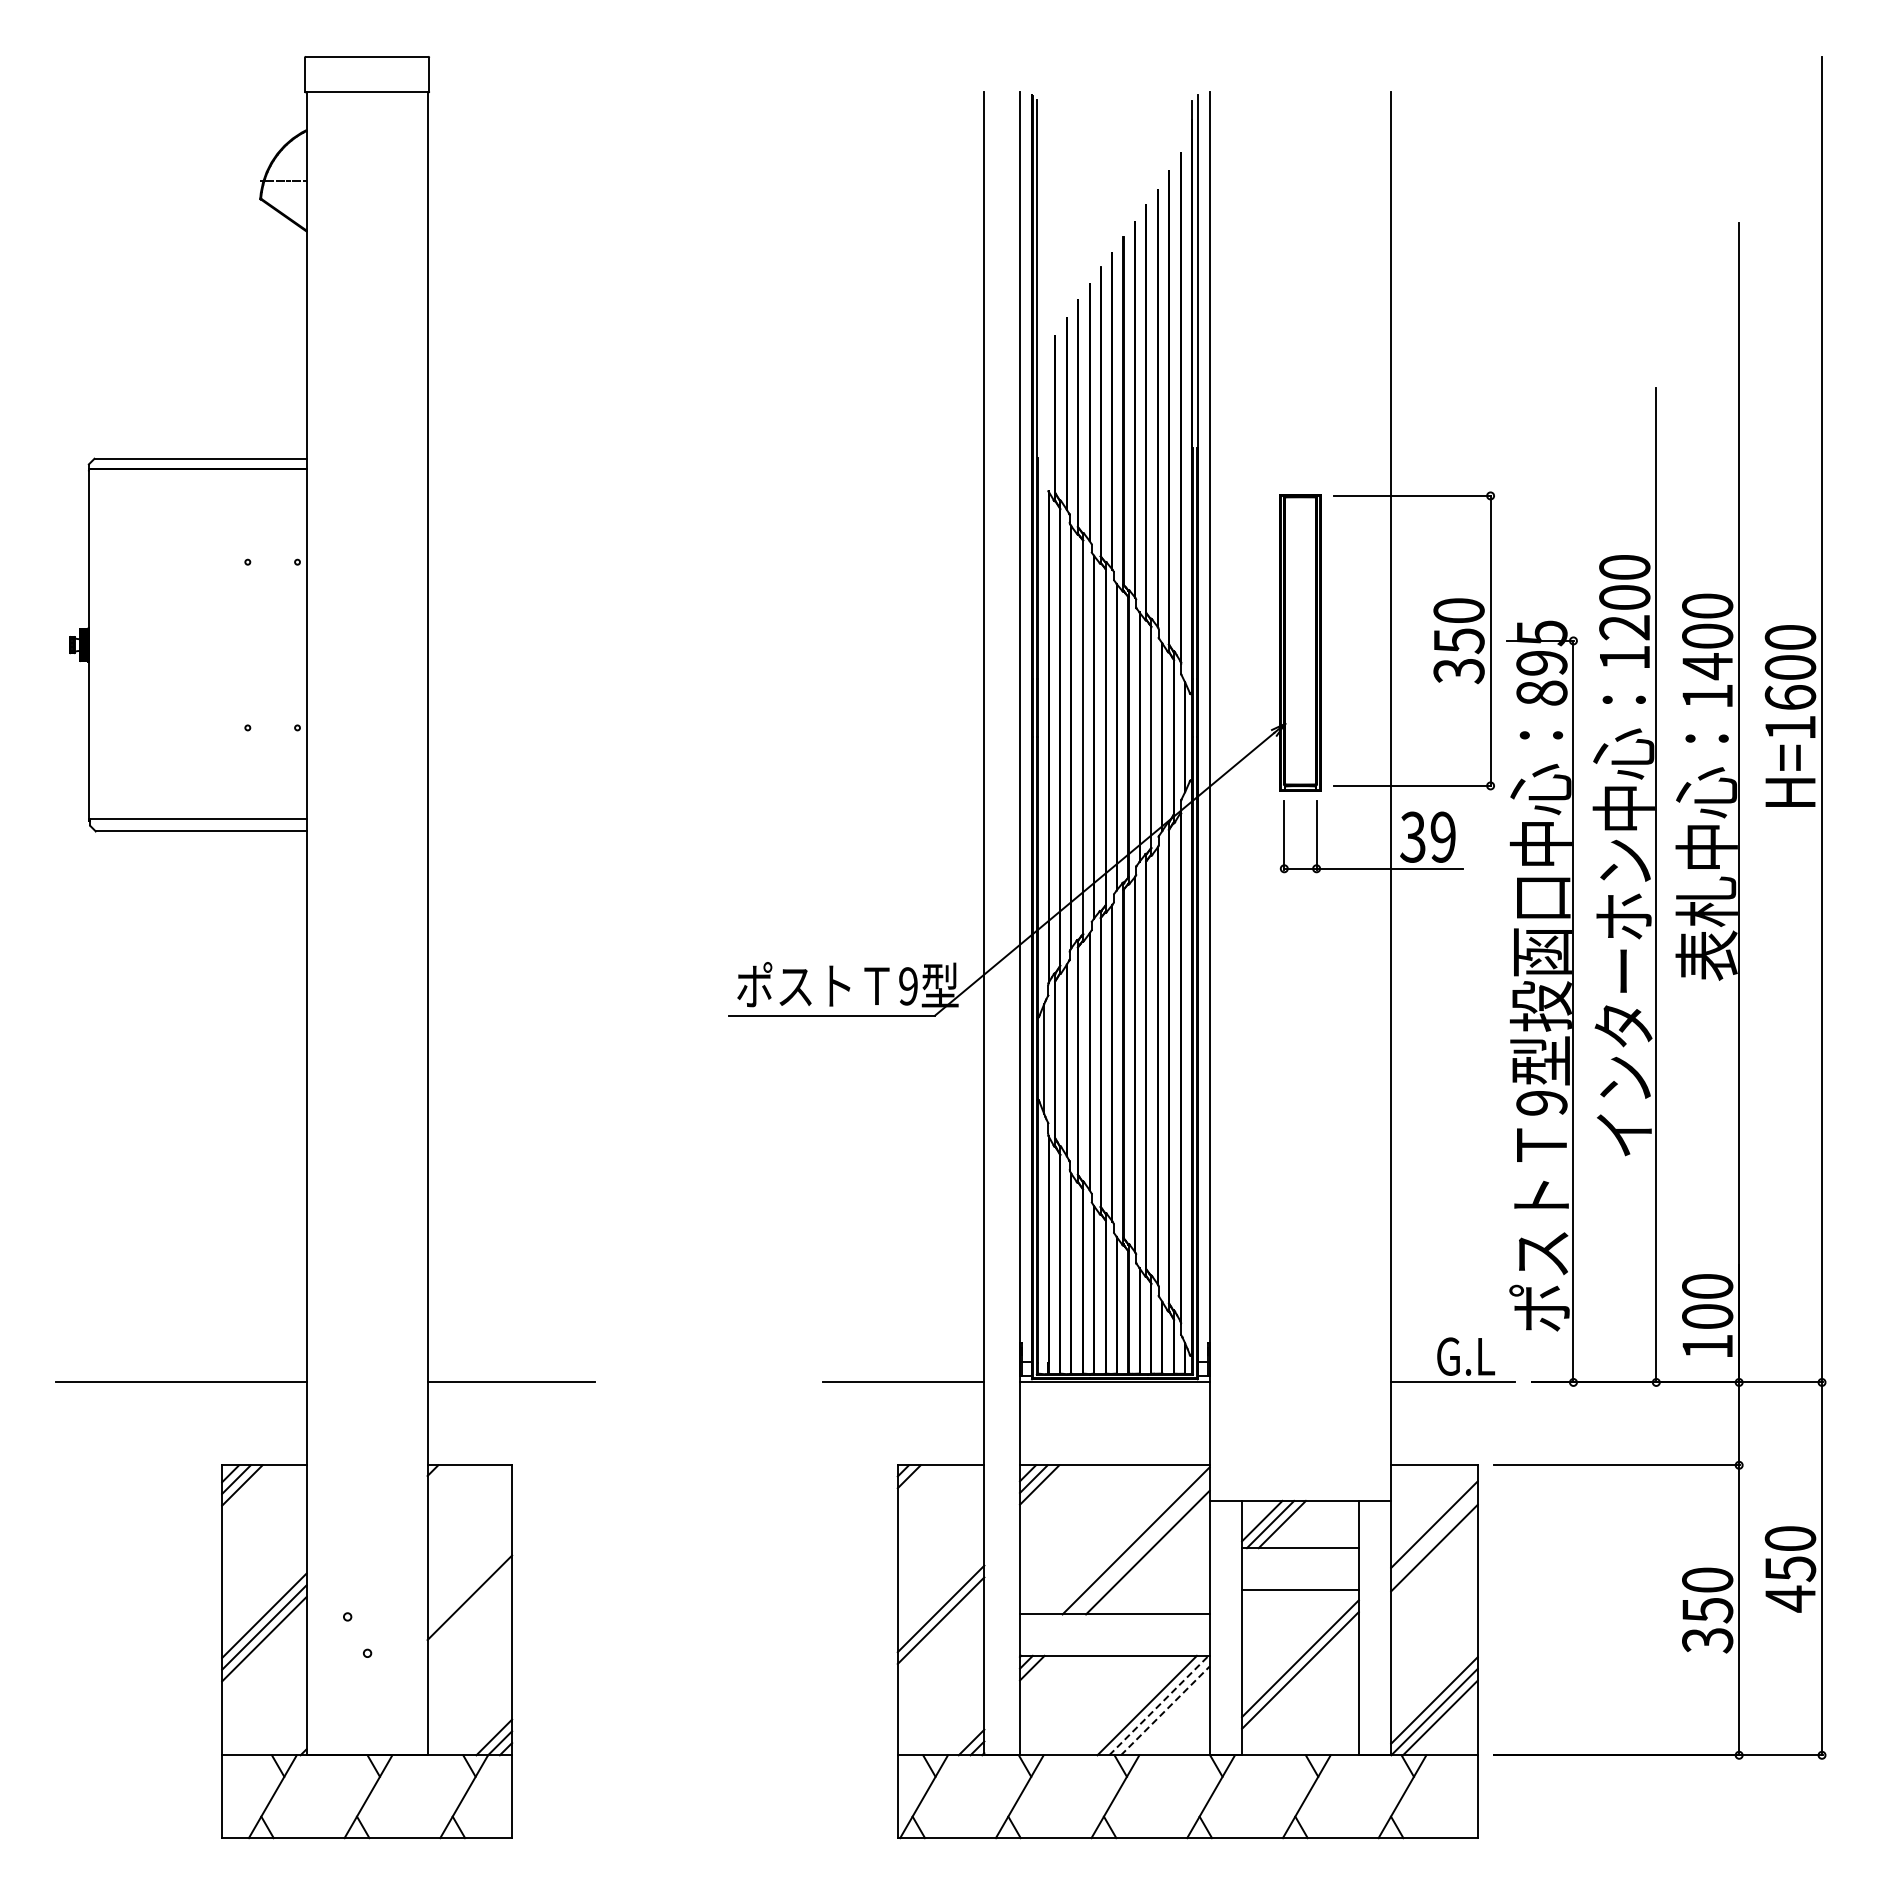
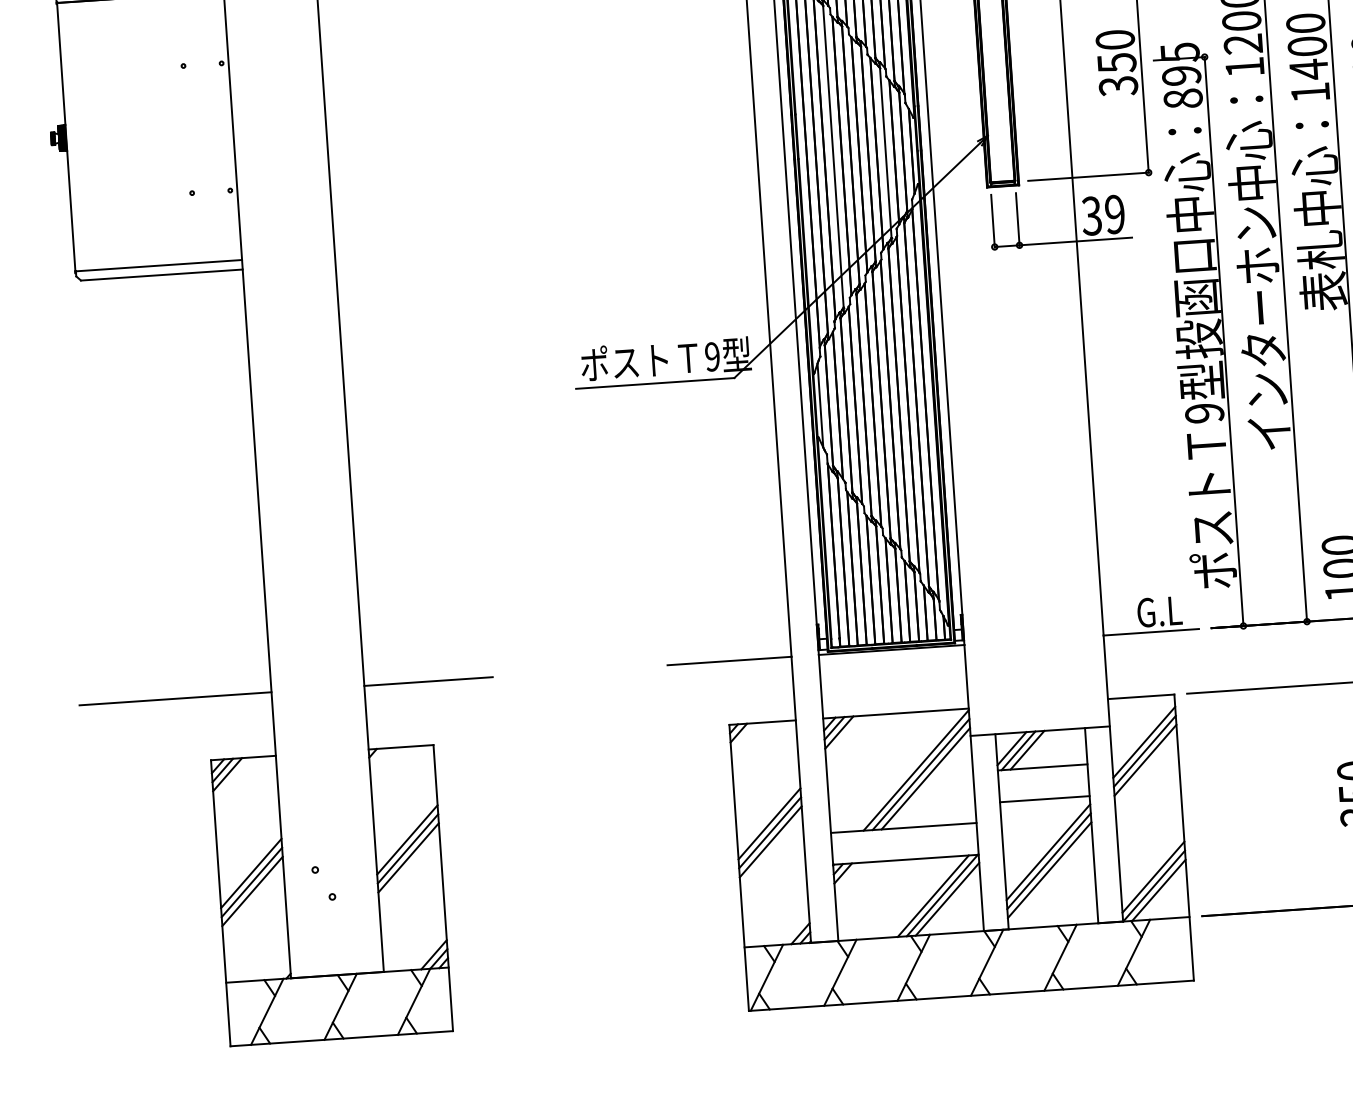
line: (1434, 1536) -> (1144, 751), added
line: (1141, 1546) -> (920, 774), added
line: (469, 1585) -> (407, 839), added
line: (940, 1596) -> (769, 823), added
line: (469, 1609) -> (408, 857), added
line: (1300, 1681) -> (1049, 869), added
line: (1159, 1705) -> (942, 895), dashed -> solid
line: (1165, 1710) -> (947, 899), dashed -> solid

